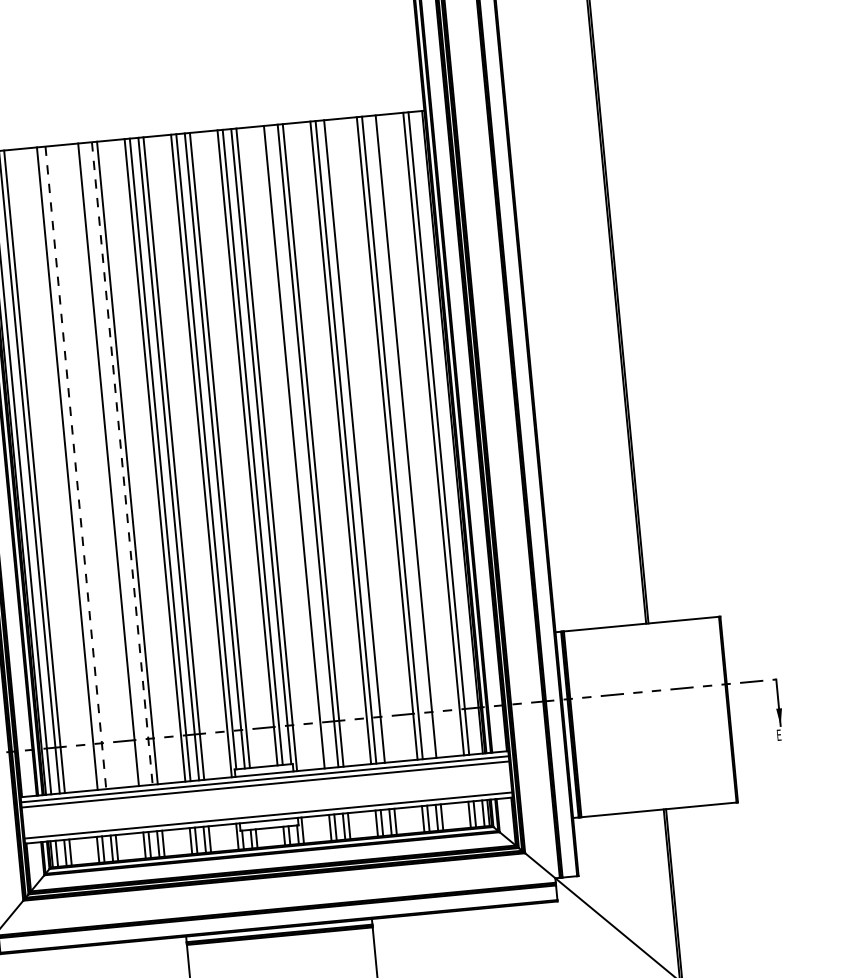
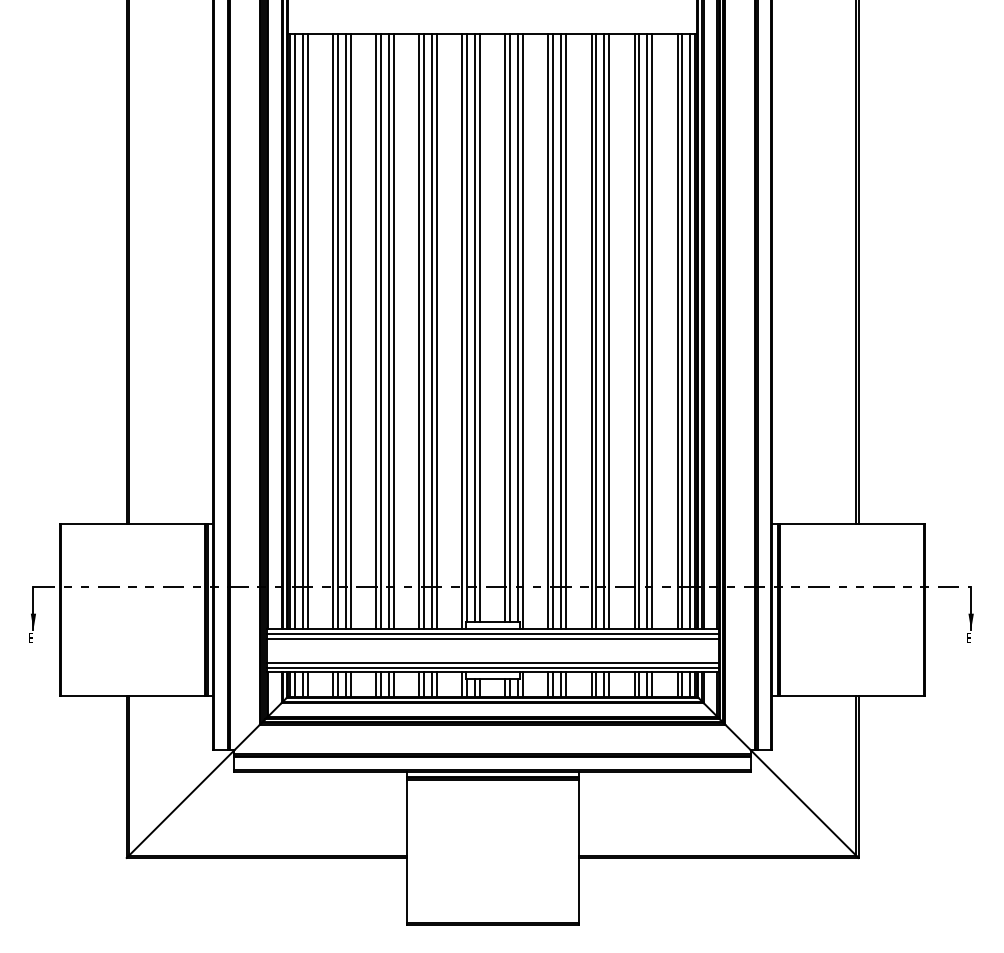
line: (447, 432) -> (690, 331), added
line: (401, 437) -> (647, 331), added
line: (359, 441) -> (608, 331), added
line: (299, 446) -> (553, 331), added
line: (121, 463) -> (388, 331), dashed -> solid
line: (114, 464) -> (381, 331), added
line: (75, 467) -> (345, 331), dashed -> solid
line: (80, 467) -> (350, 331), added
line: (62, 469) -> (333, 331), added
line: (267, 809) -> (492, 662), added

